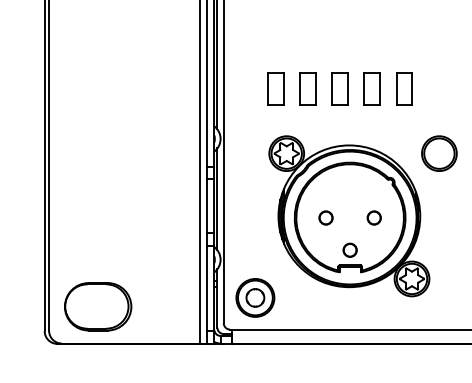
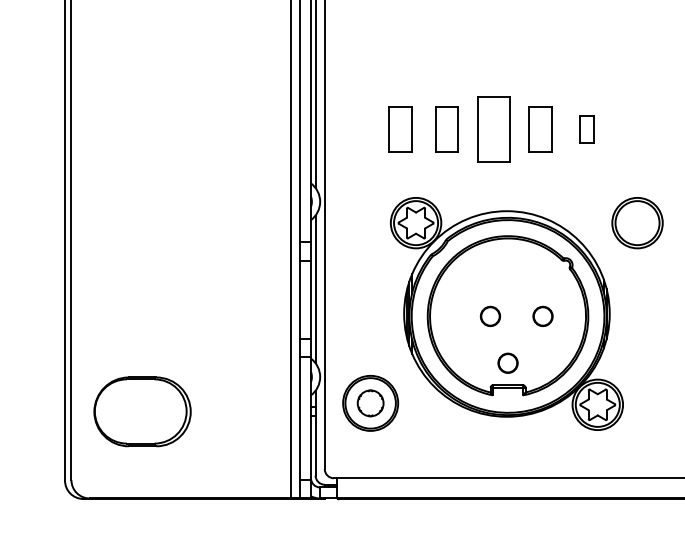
part: (339, 88) -> (492, 128), size x1.4
part: (404, 88) -> (586, 128), size x0.6
circle: (325, 217) -> (489, 315), moved
part: (255, 297) -> (370, 402), moved
part: (98, 306) -> (143, 411), moved

